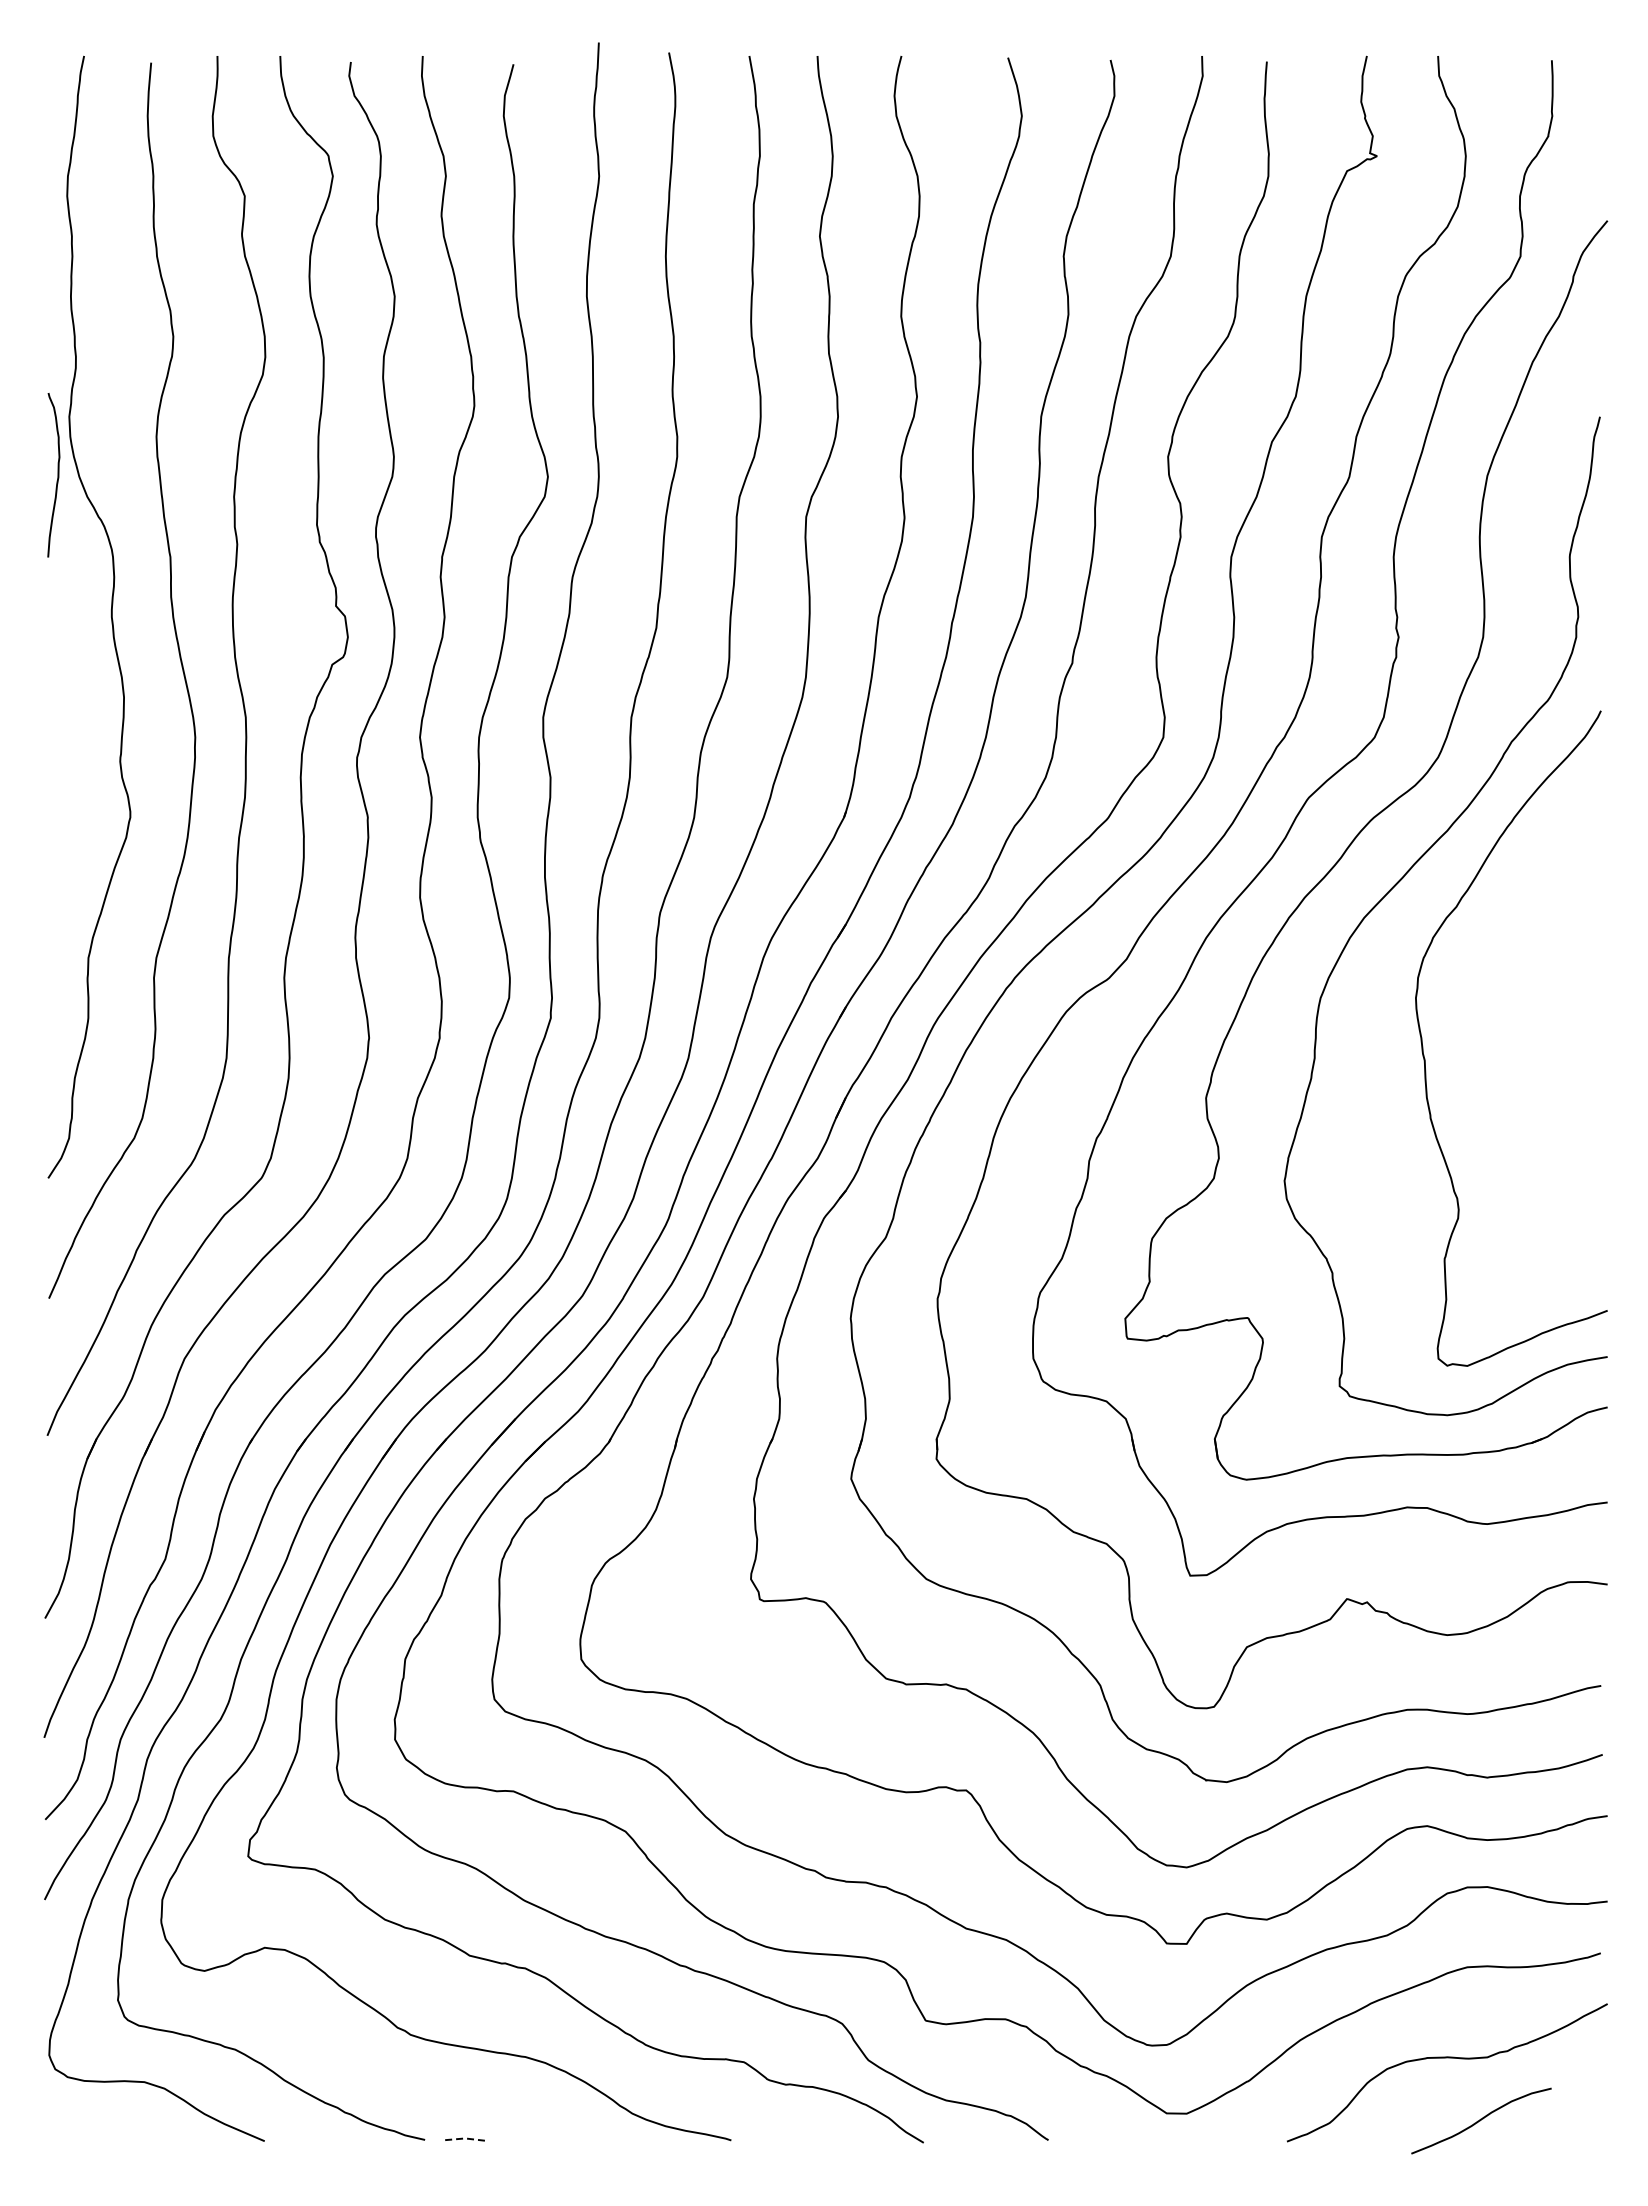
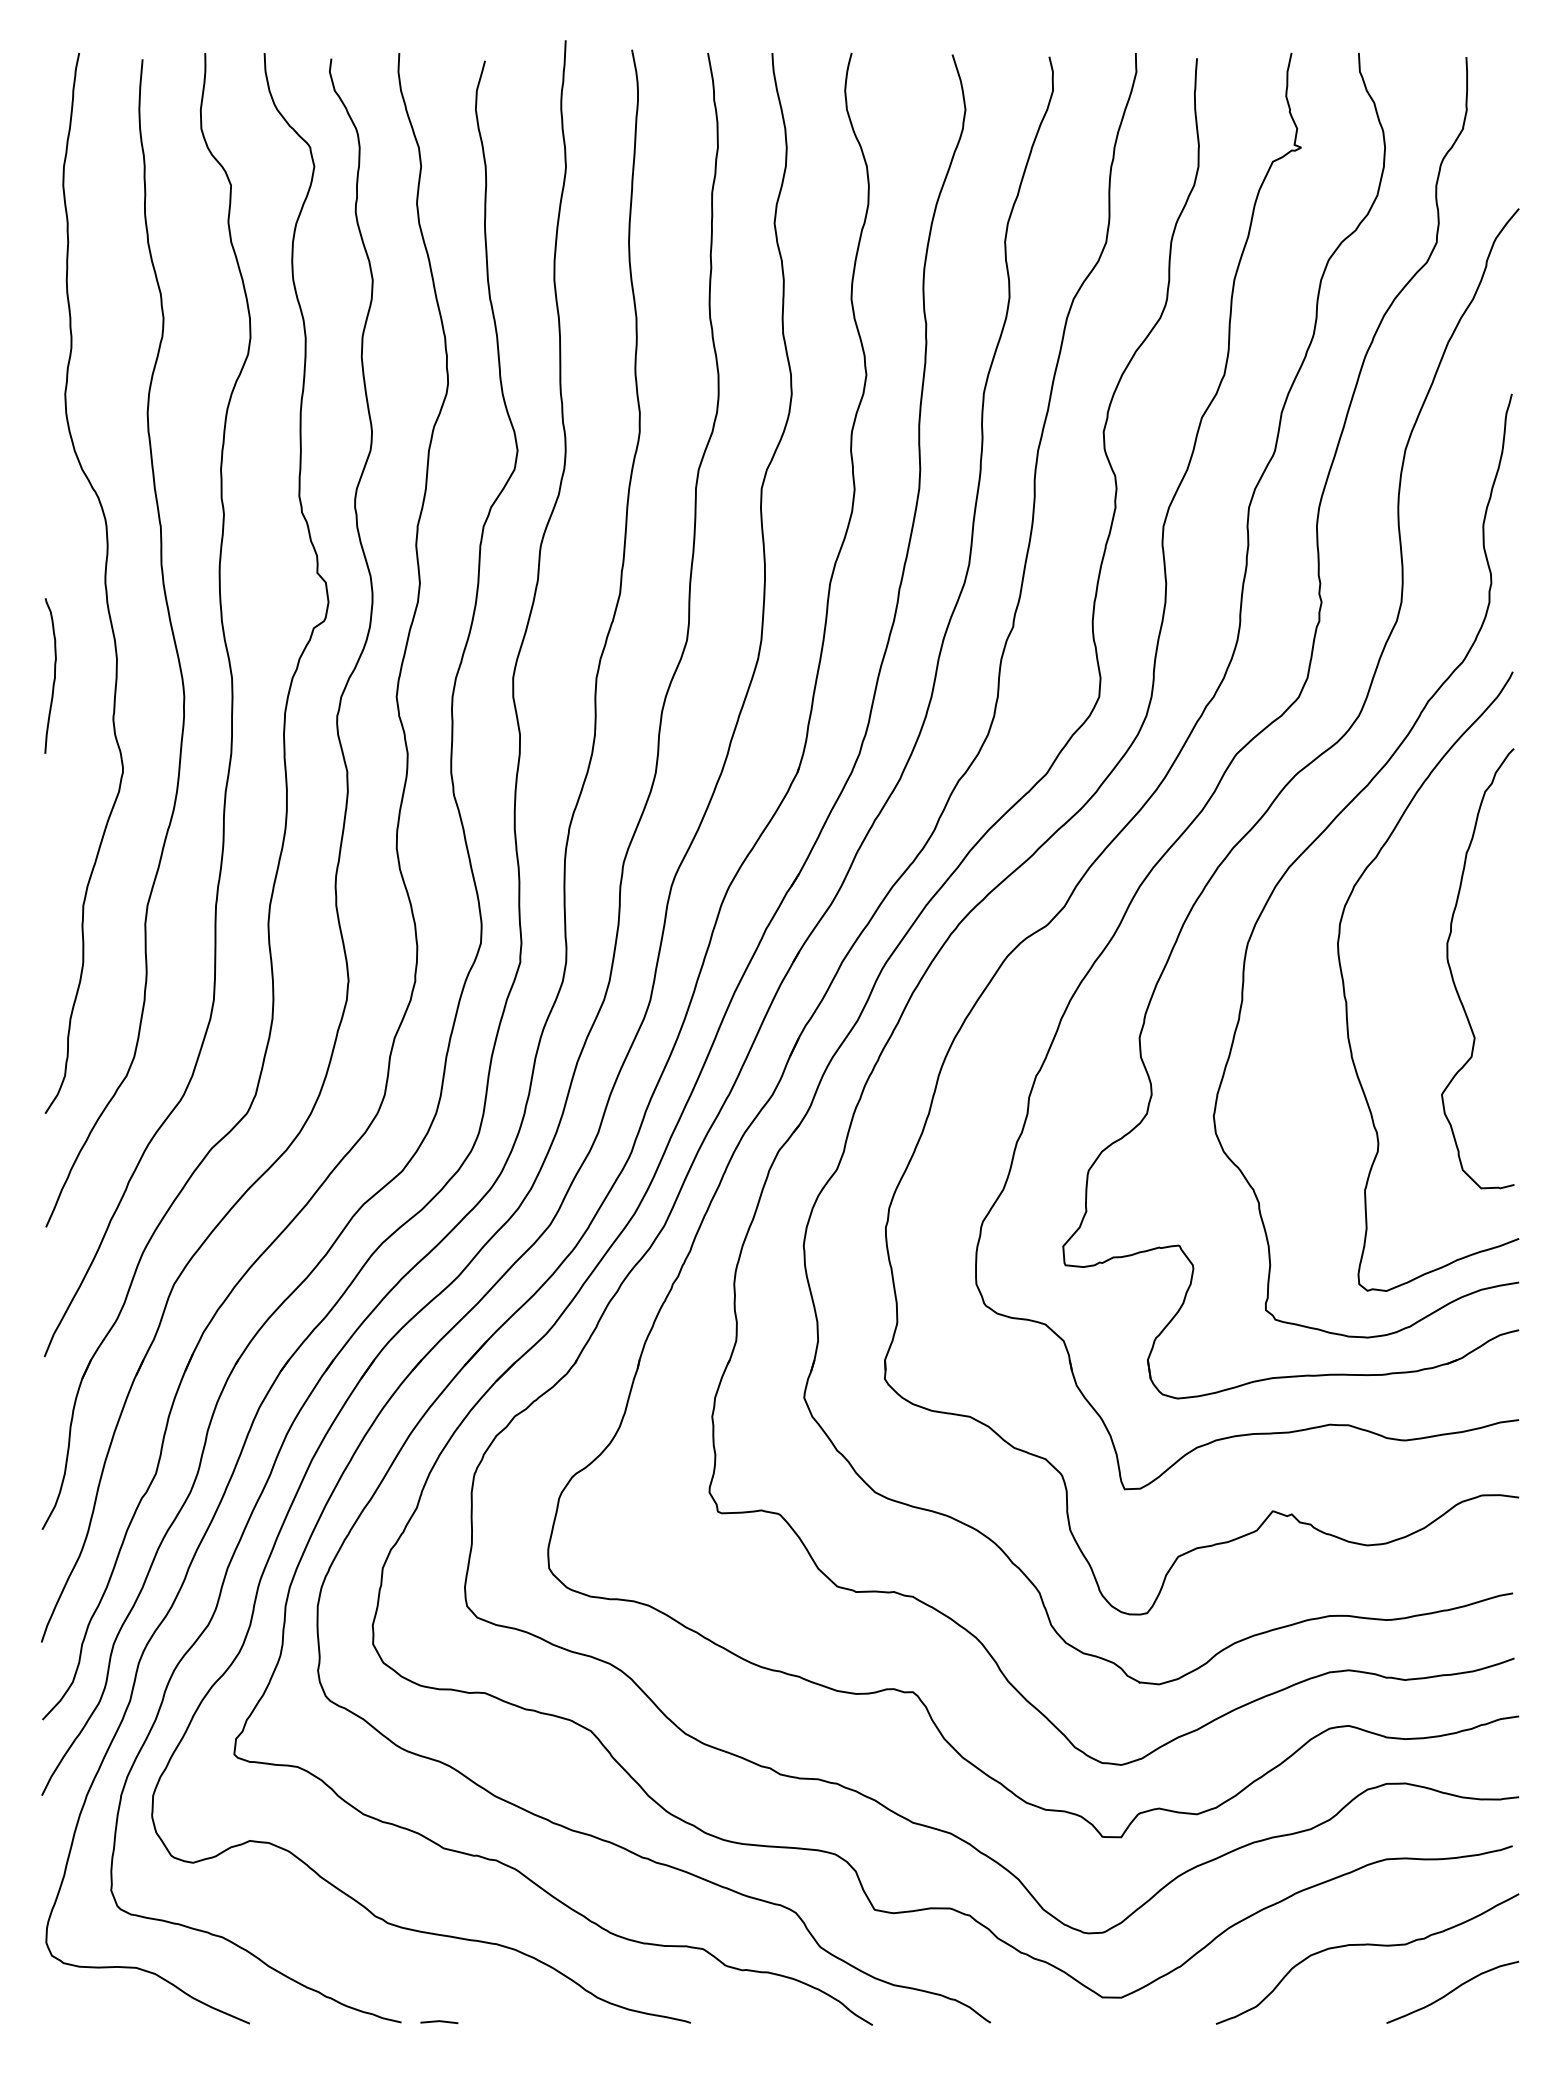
curve: (57, 475) -> (54, 676), moved
curve: (1537, 1031) -> (1452, 974), added
curve: (1481, 2120) -> (1452, 1991), moved
line: (465, 2138) -> (439, 2021), dashed -> solid

